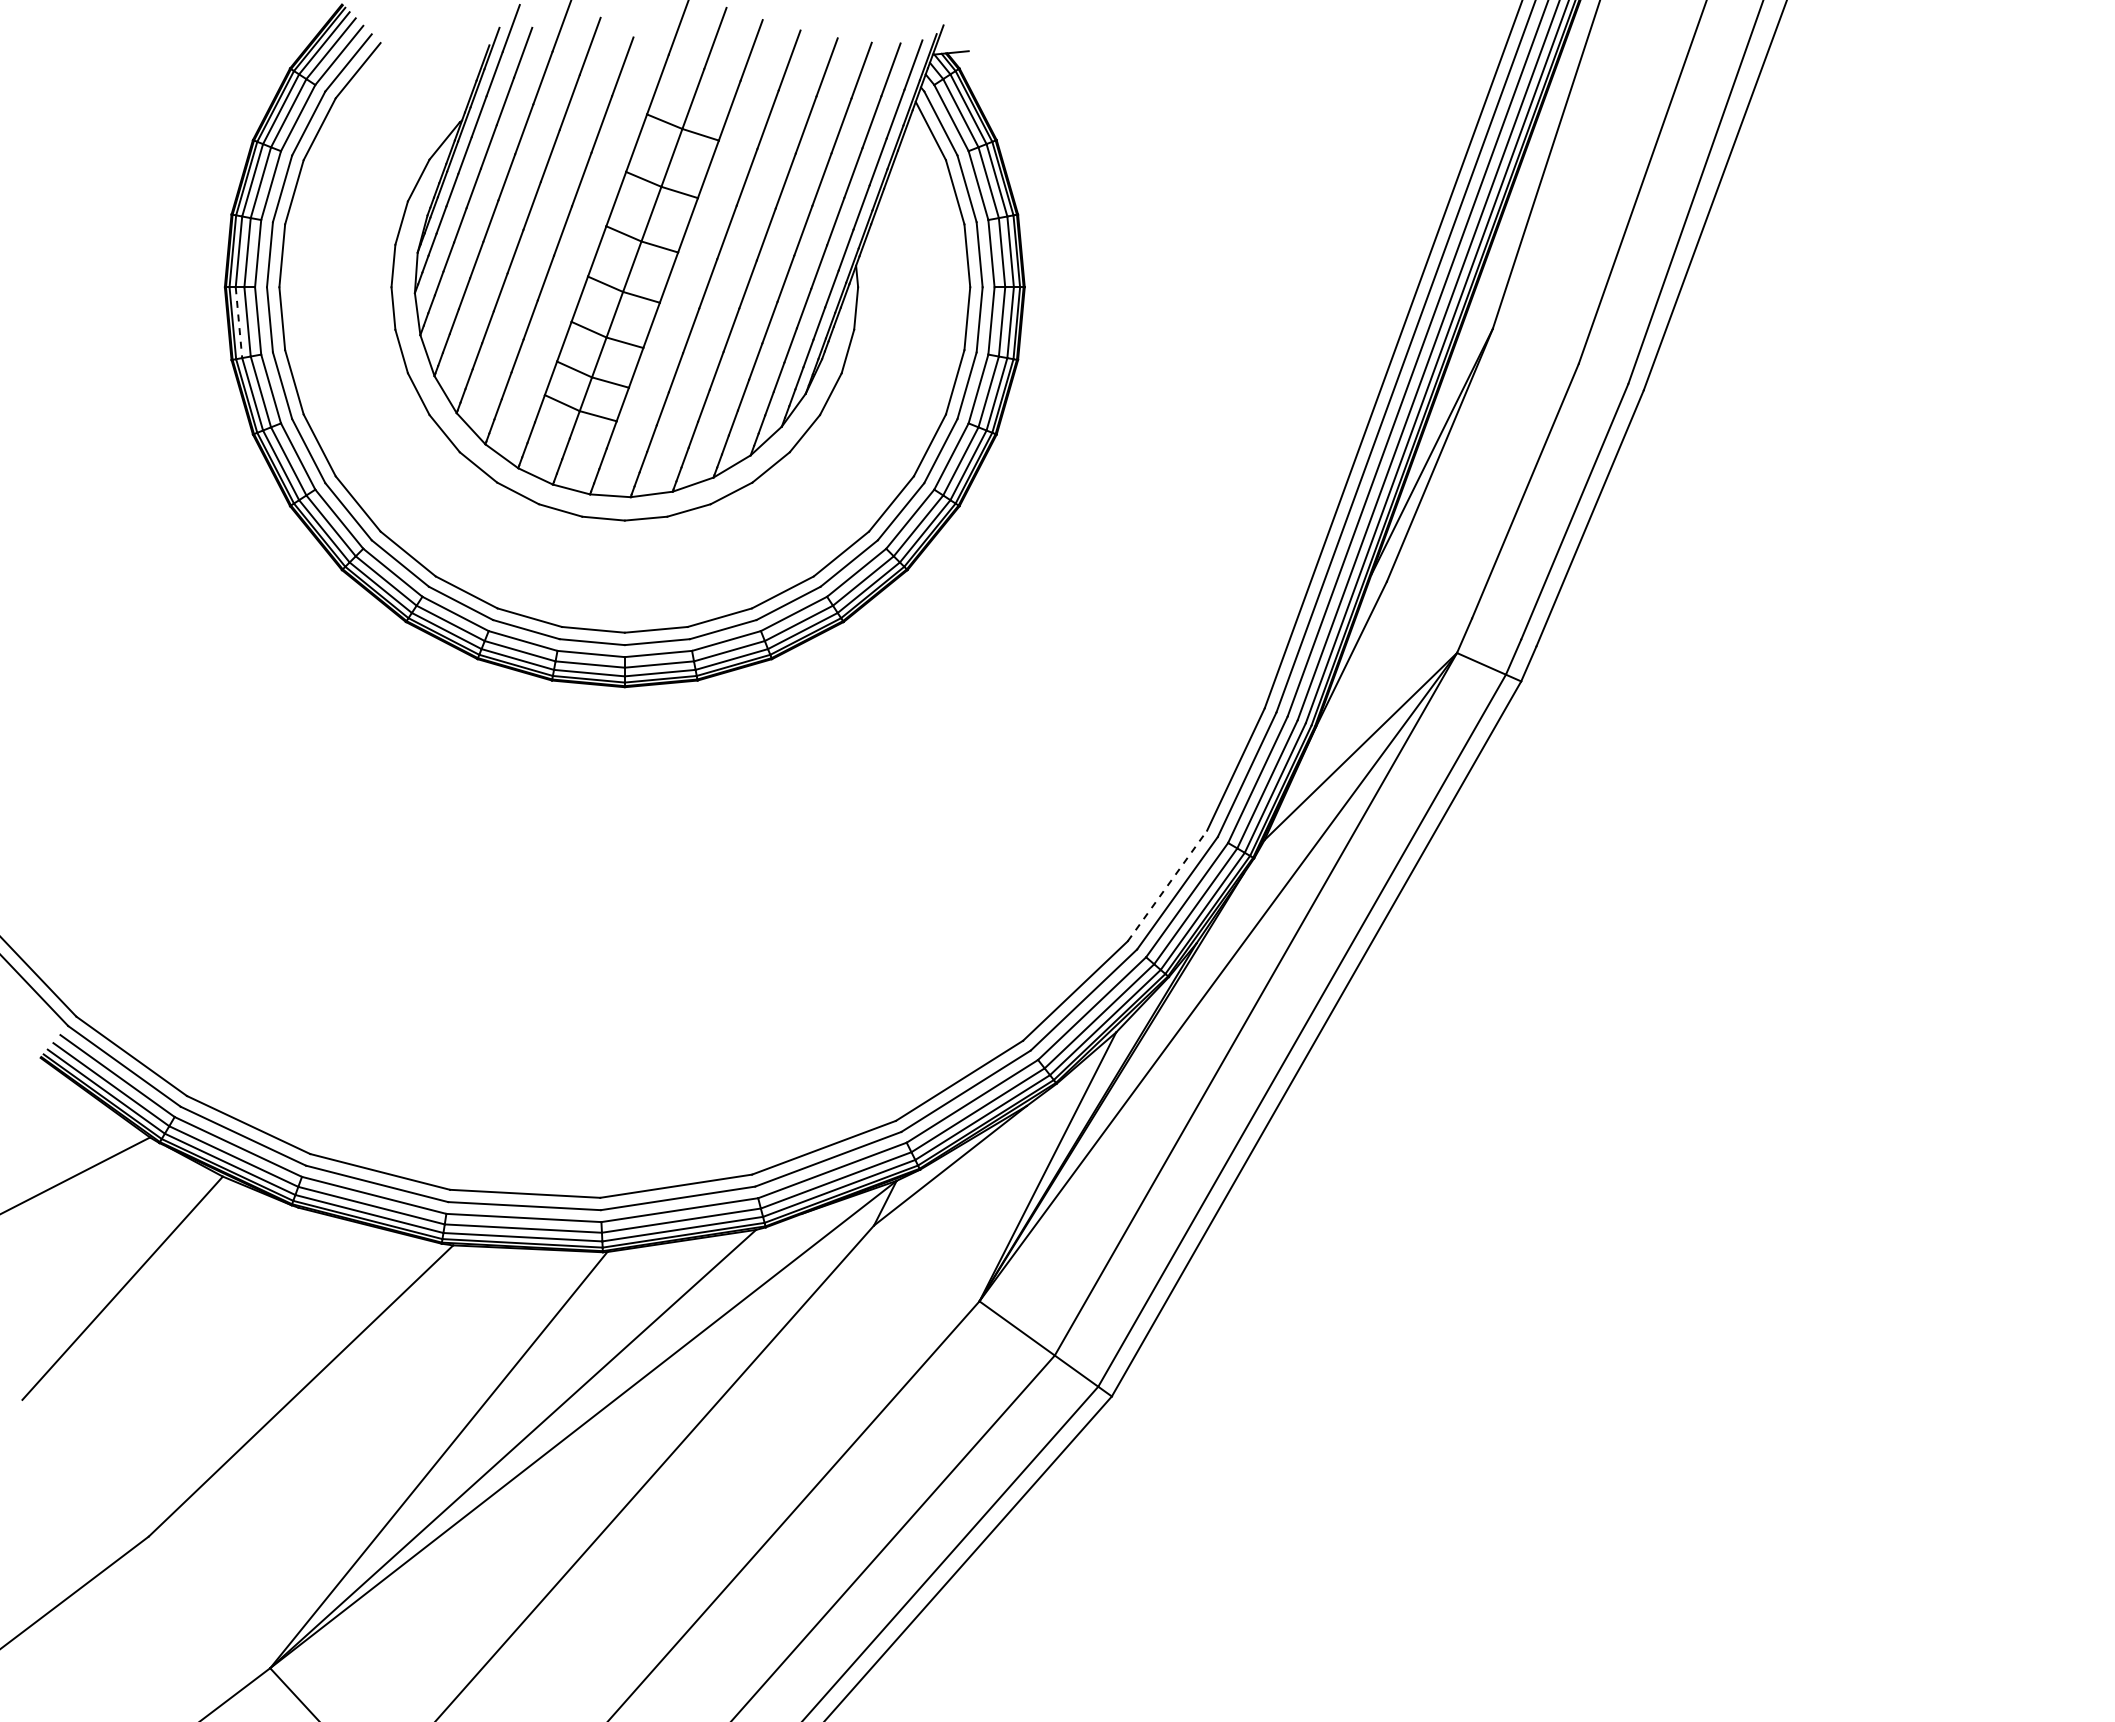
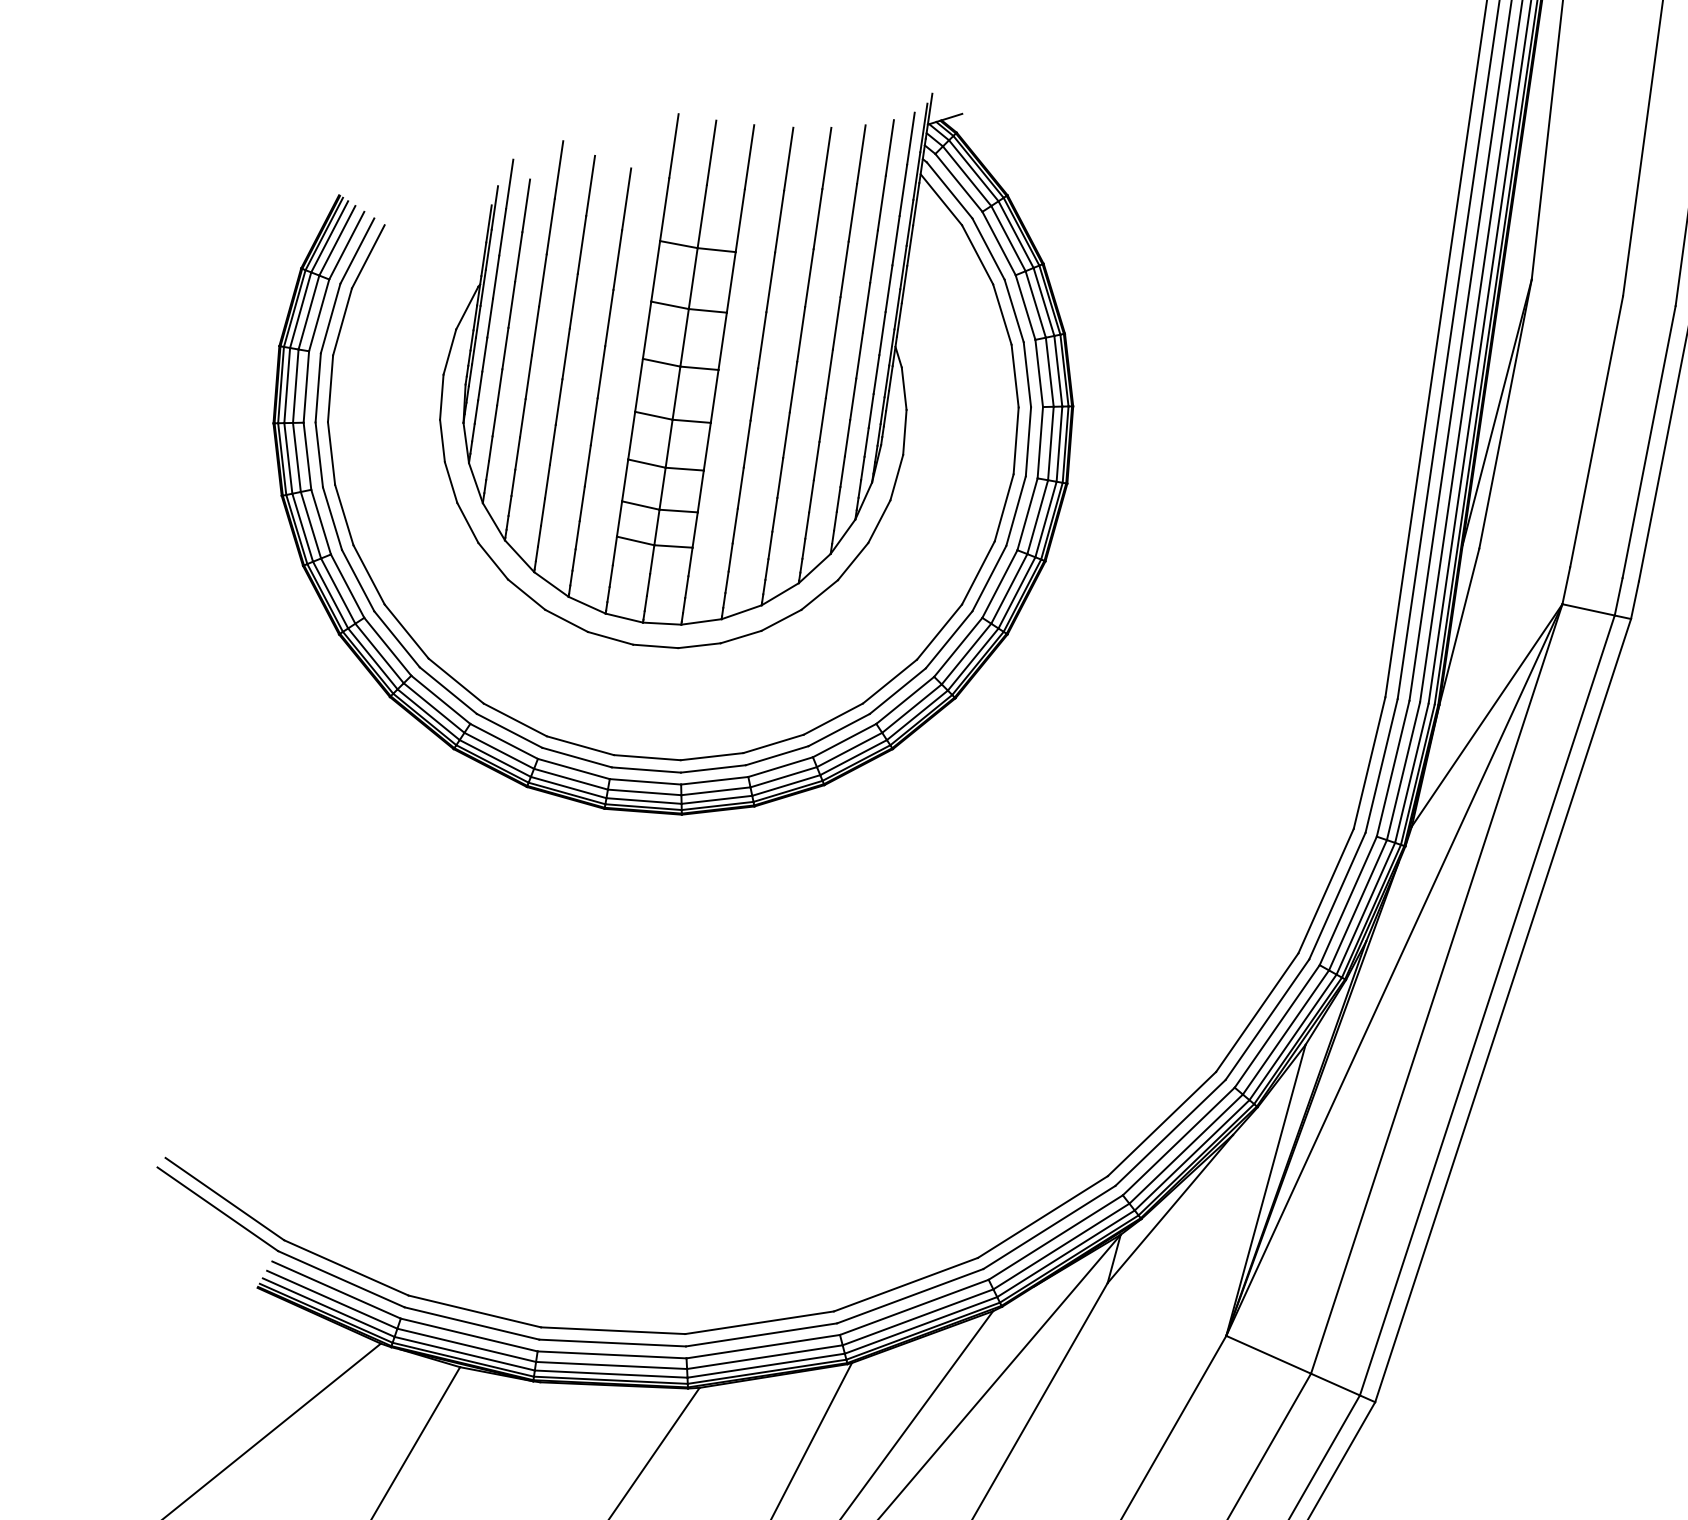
line: (238, 322) -> (302, 527), dashed -> solid
line: (1167, 885) -> (1326, 890), dashed -> solid

